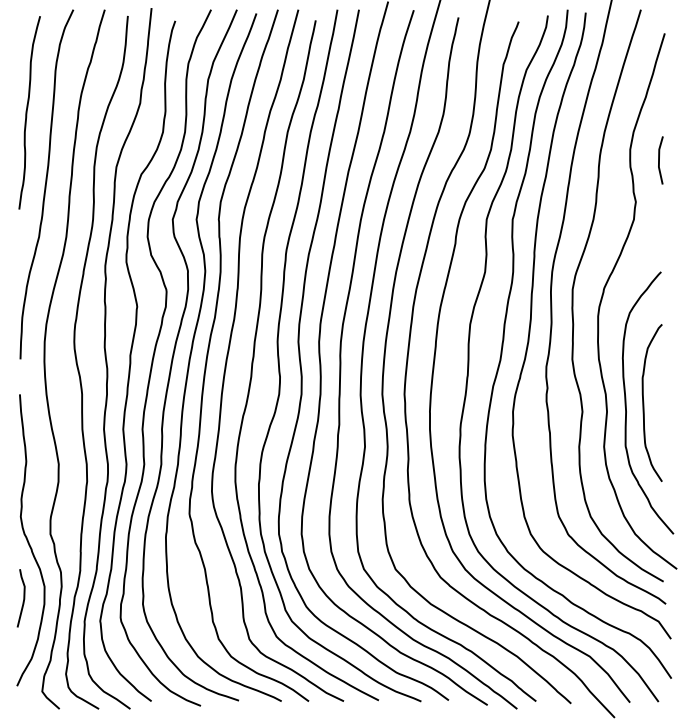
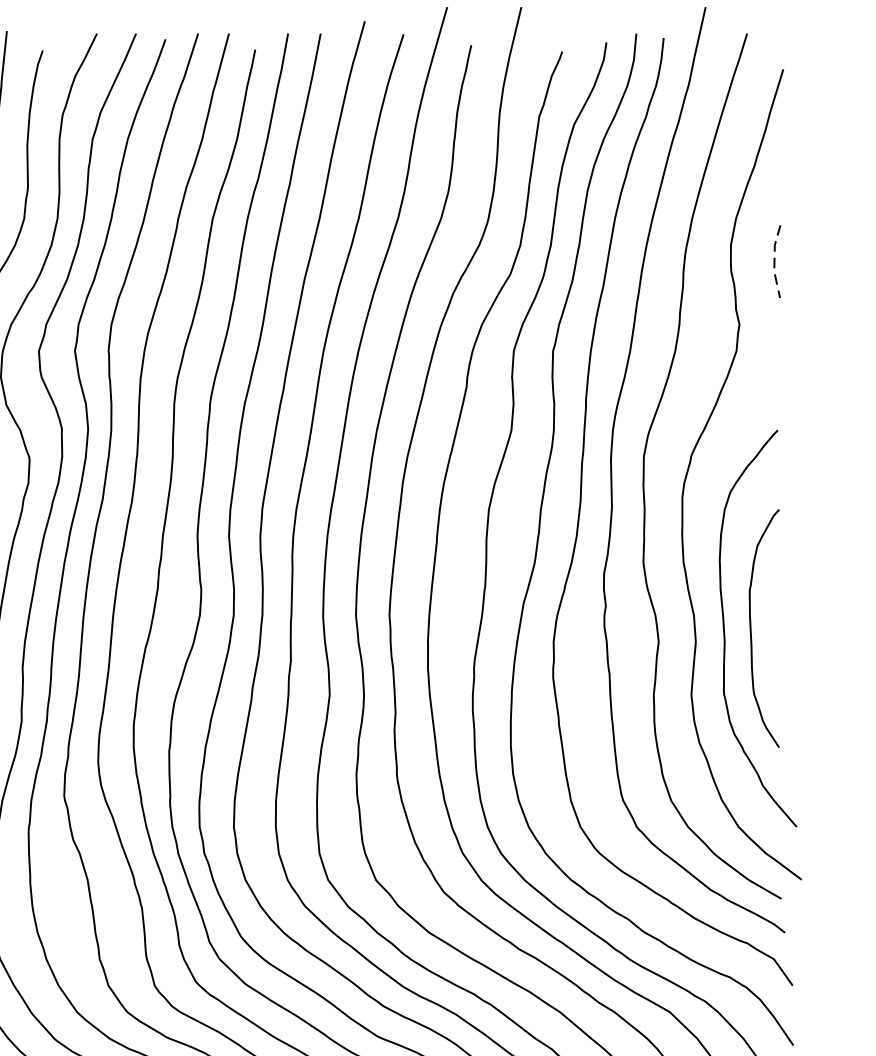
line: (659, 160) -> (775, 261), solid -> dashed

